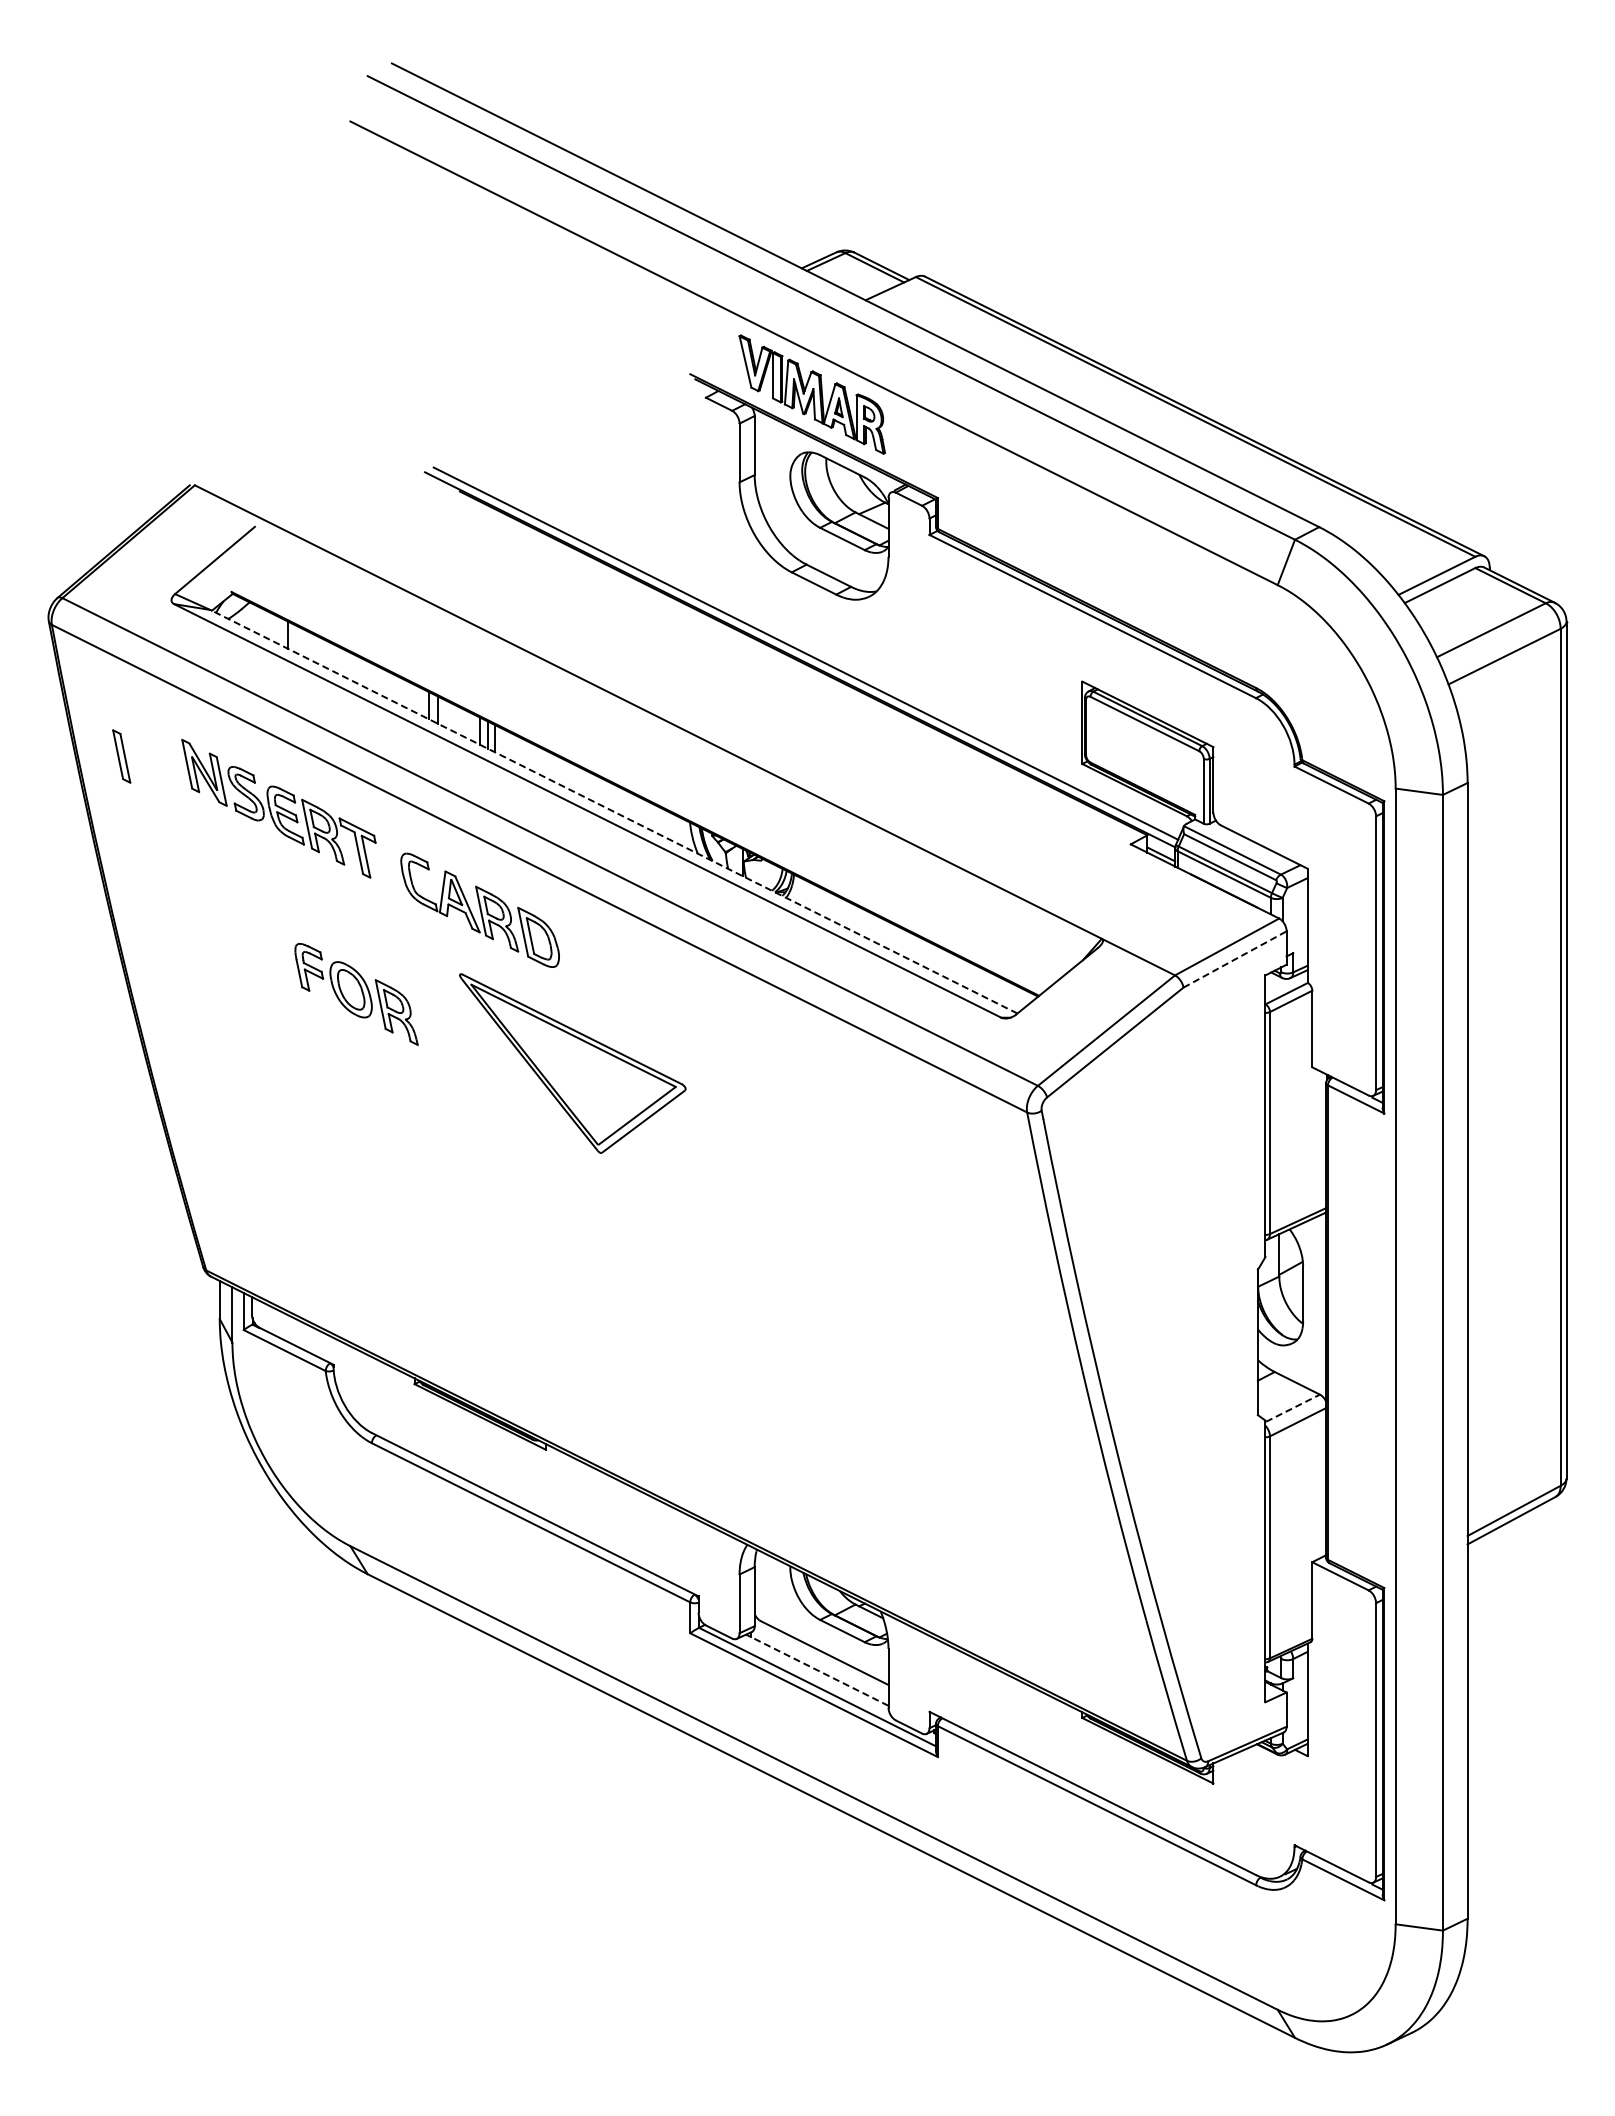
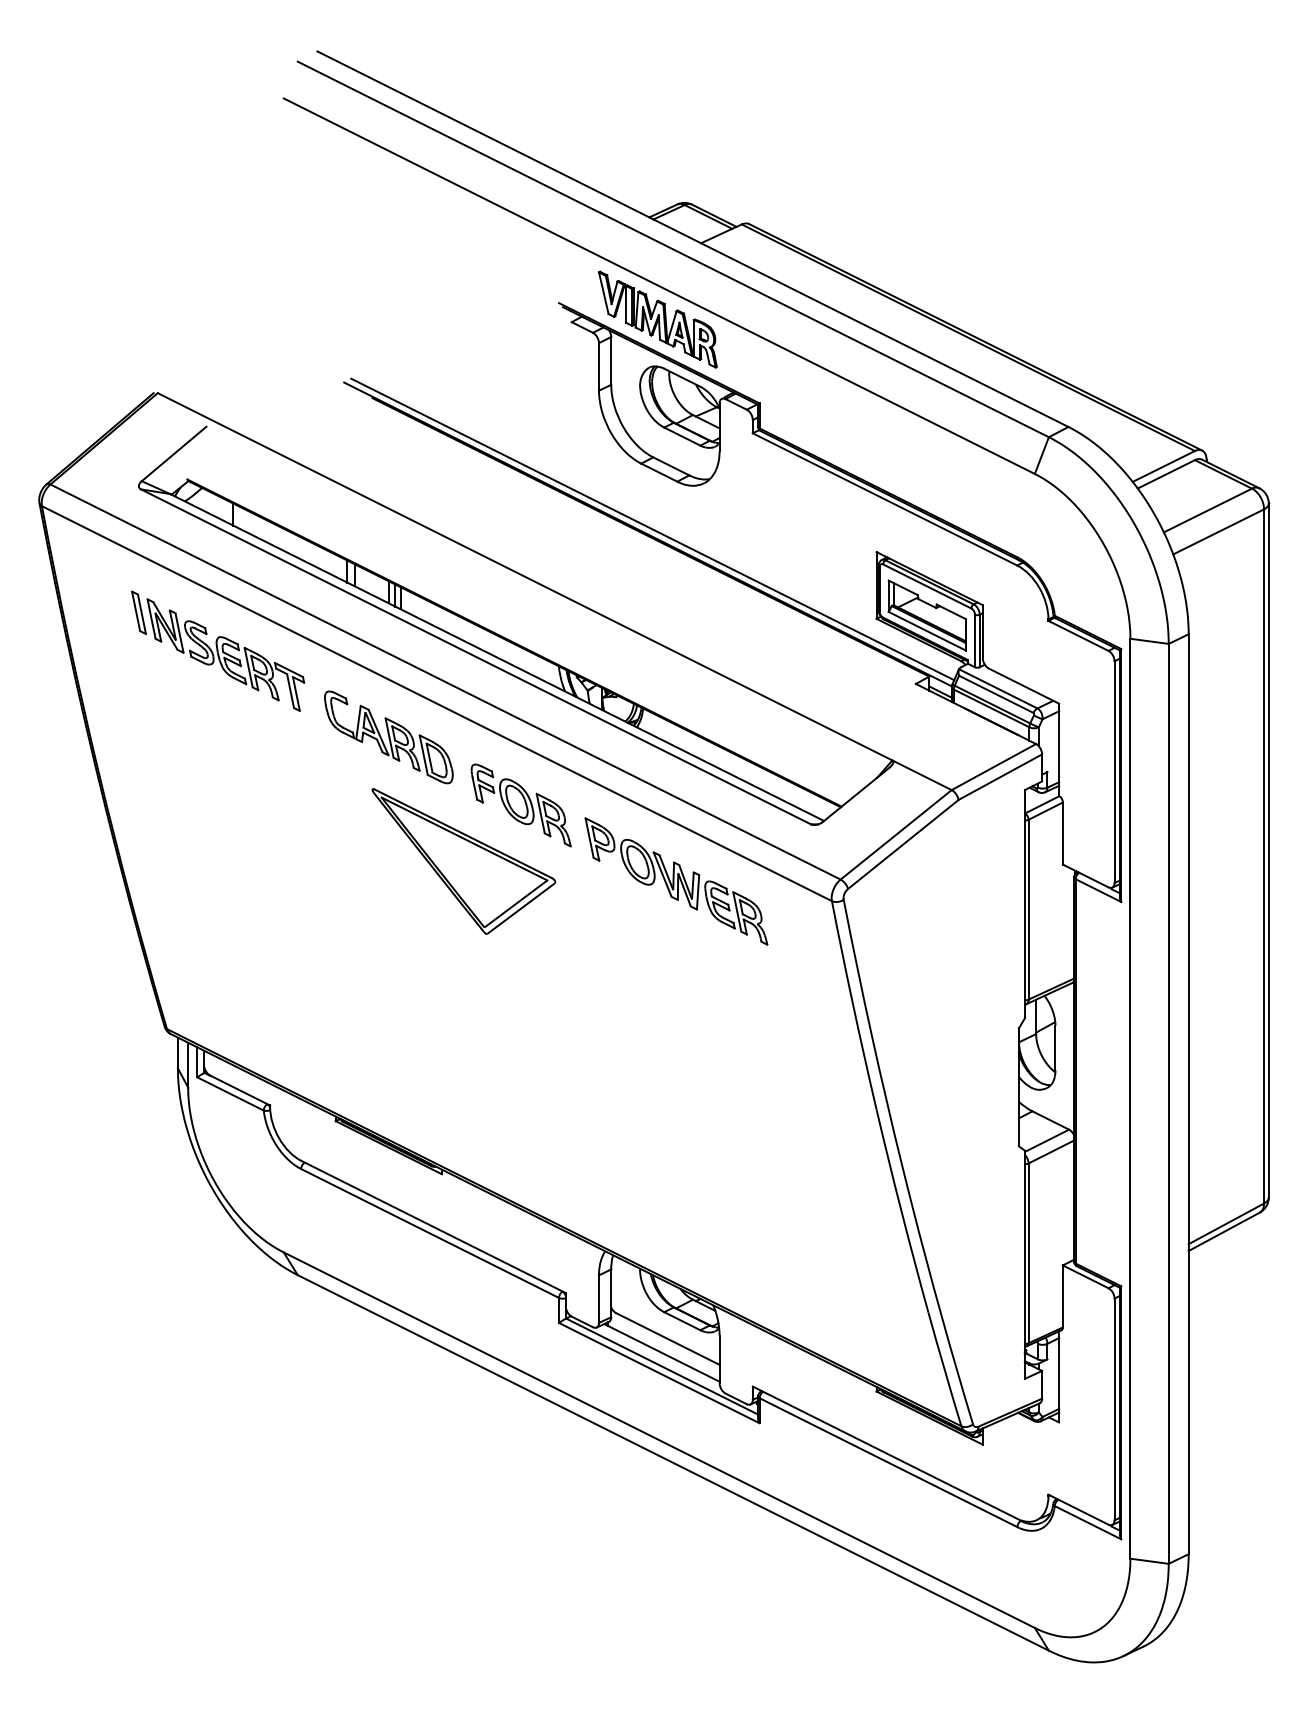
part: (121, 756) -> (138, 612), moved
part: (1144, 759) -> (926, 615), added
line: (613, 811) -> (496, 657), dashed -> solid
line: (1235, 959) -> (1000, 777), dashed -> solid
part: (356, 994) -> (521, 805), moved
part: (835, 1088) -> (676, 881), added
line: (1293, 1407) -> (1047, 1140), dashed -> solid
line: (817, 1670) -> (662, 1353), dashed -> solid

